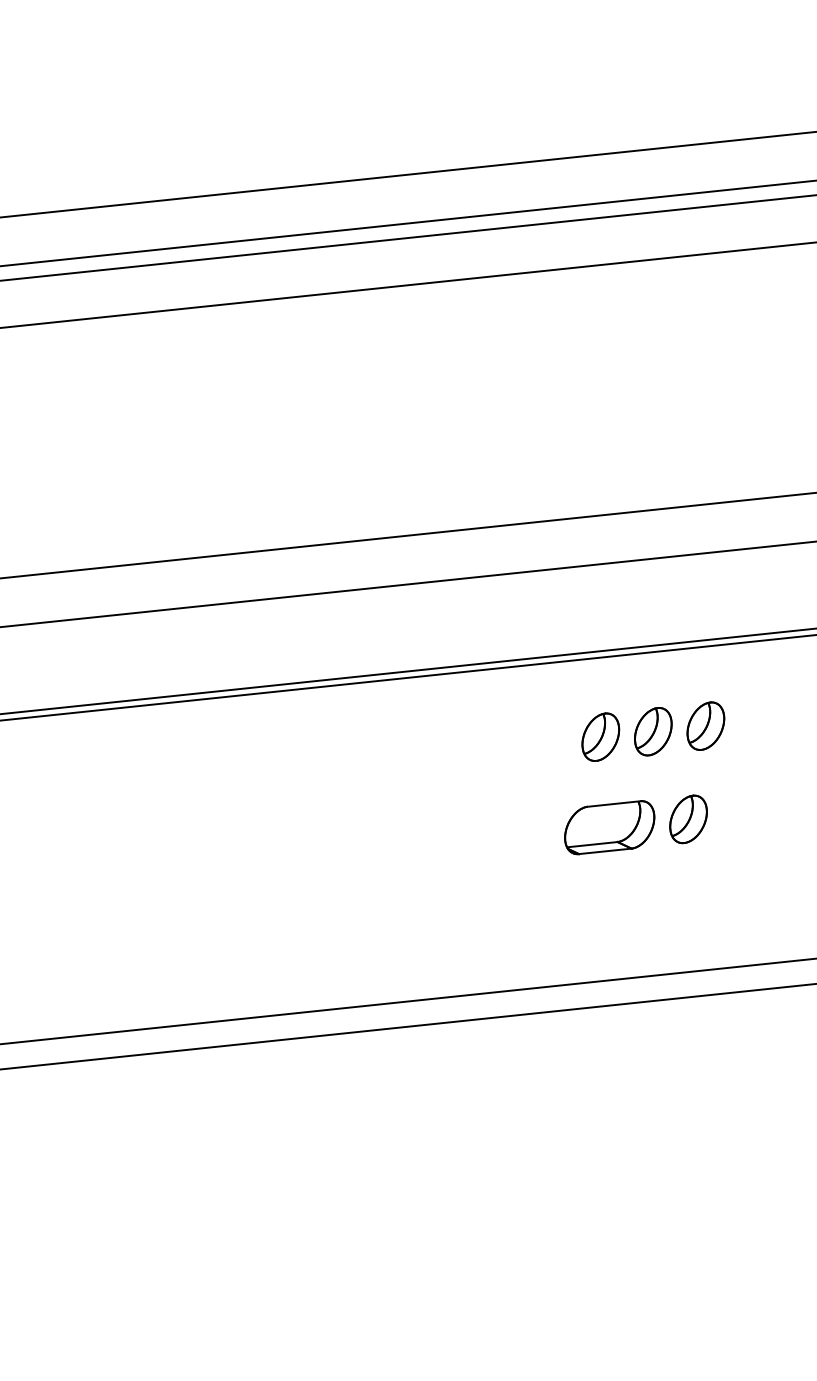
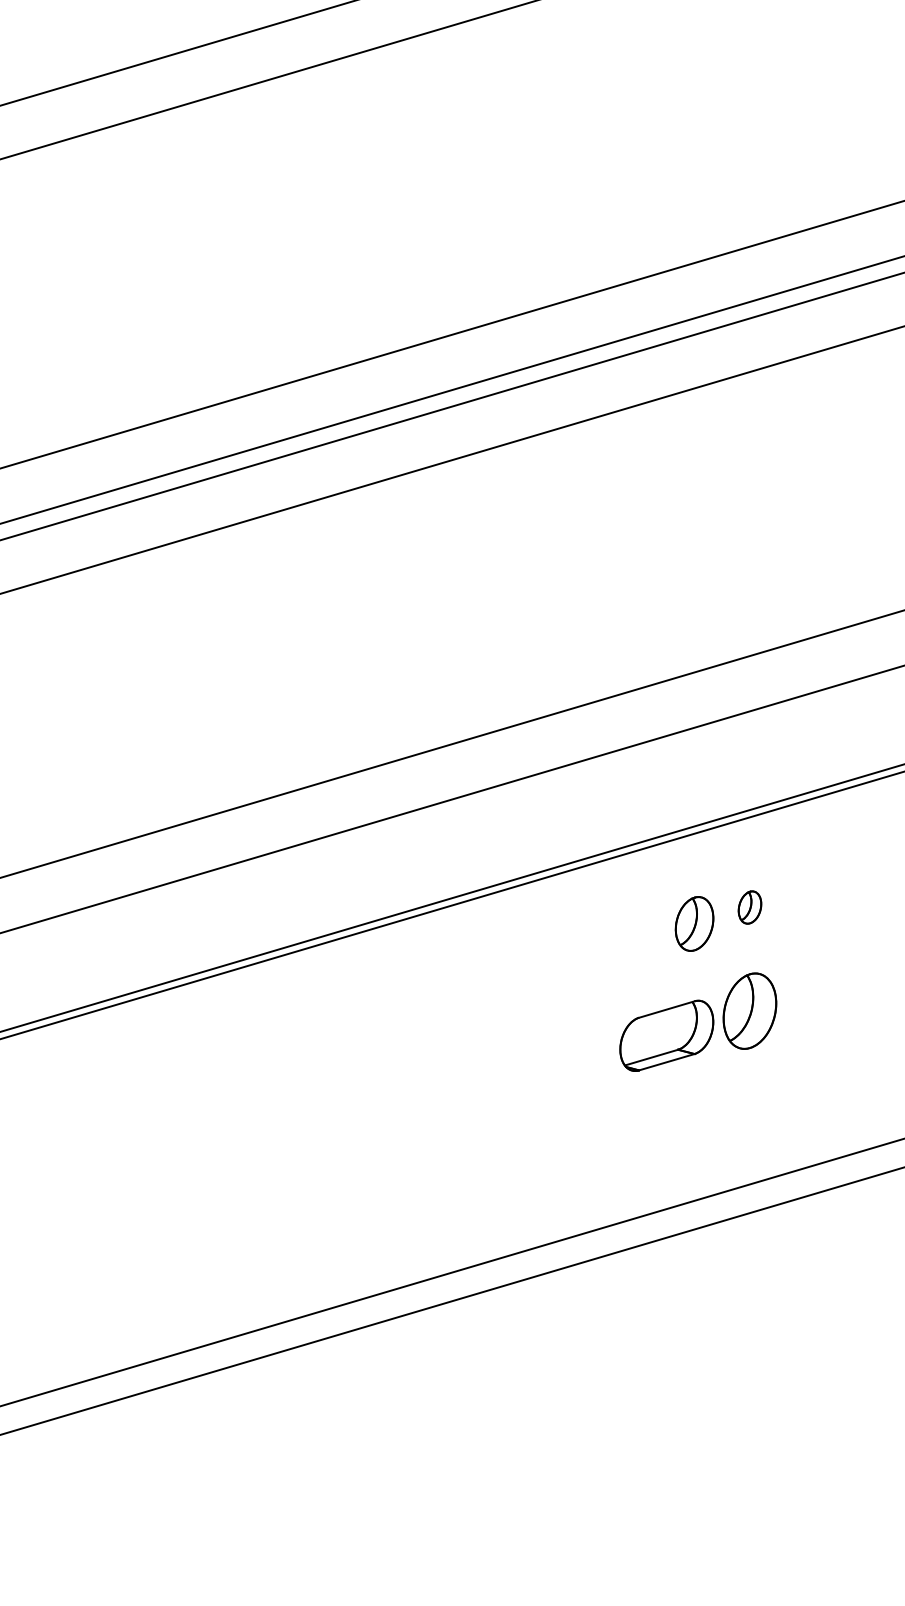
part: (705, 726) -> (749, 907), size x0.6
part: (600, 737) -> (638, 940), removed
part: (688, 819) -> (749, 1011), size x1.4

